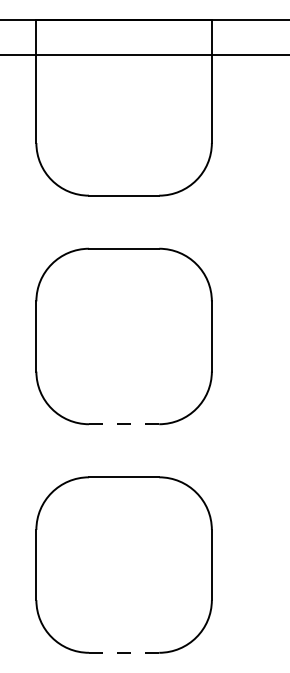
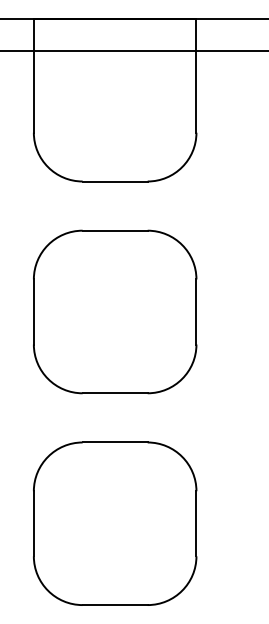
line: (123, 424) -> (114, 393), dashed -> solid
line: (123, 652) -> (114, 604), dashed -> solid

